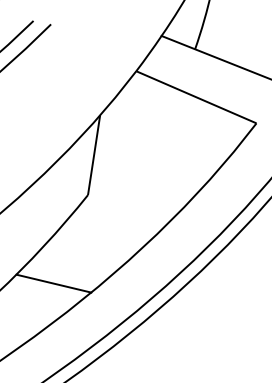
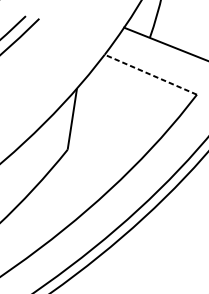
line: (195, 97) -> (150, 74), solid -> dashed
line: (53, 283) -> (41, 217), removed

